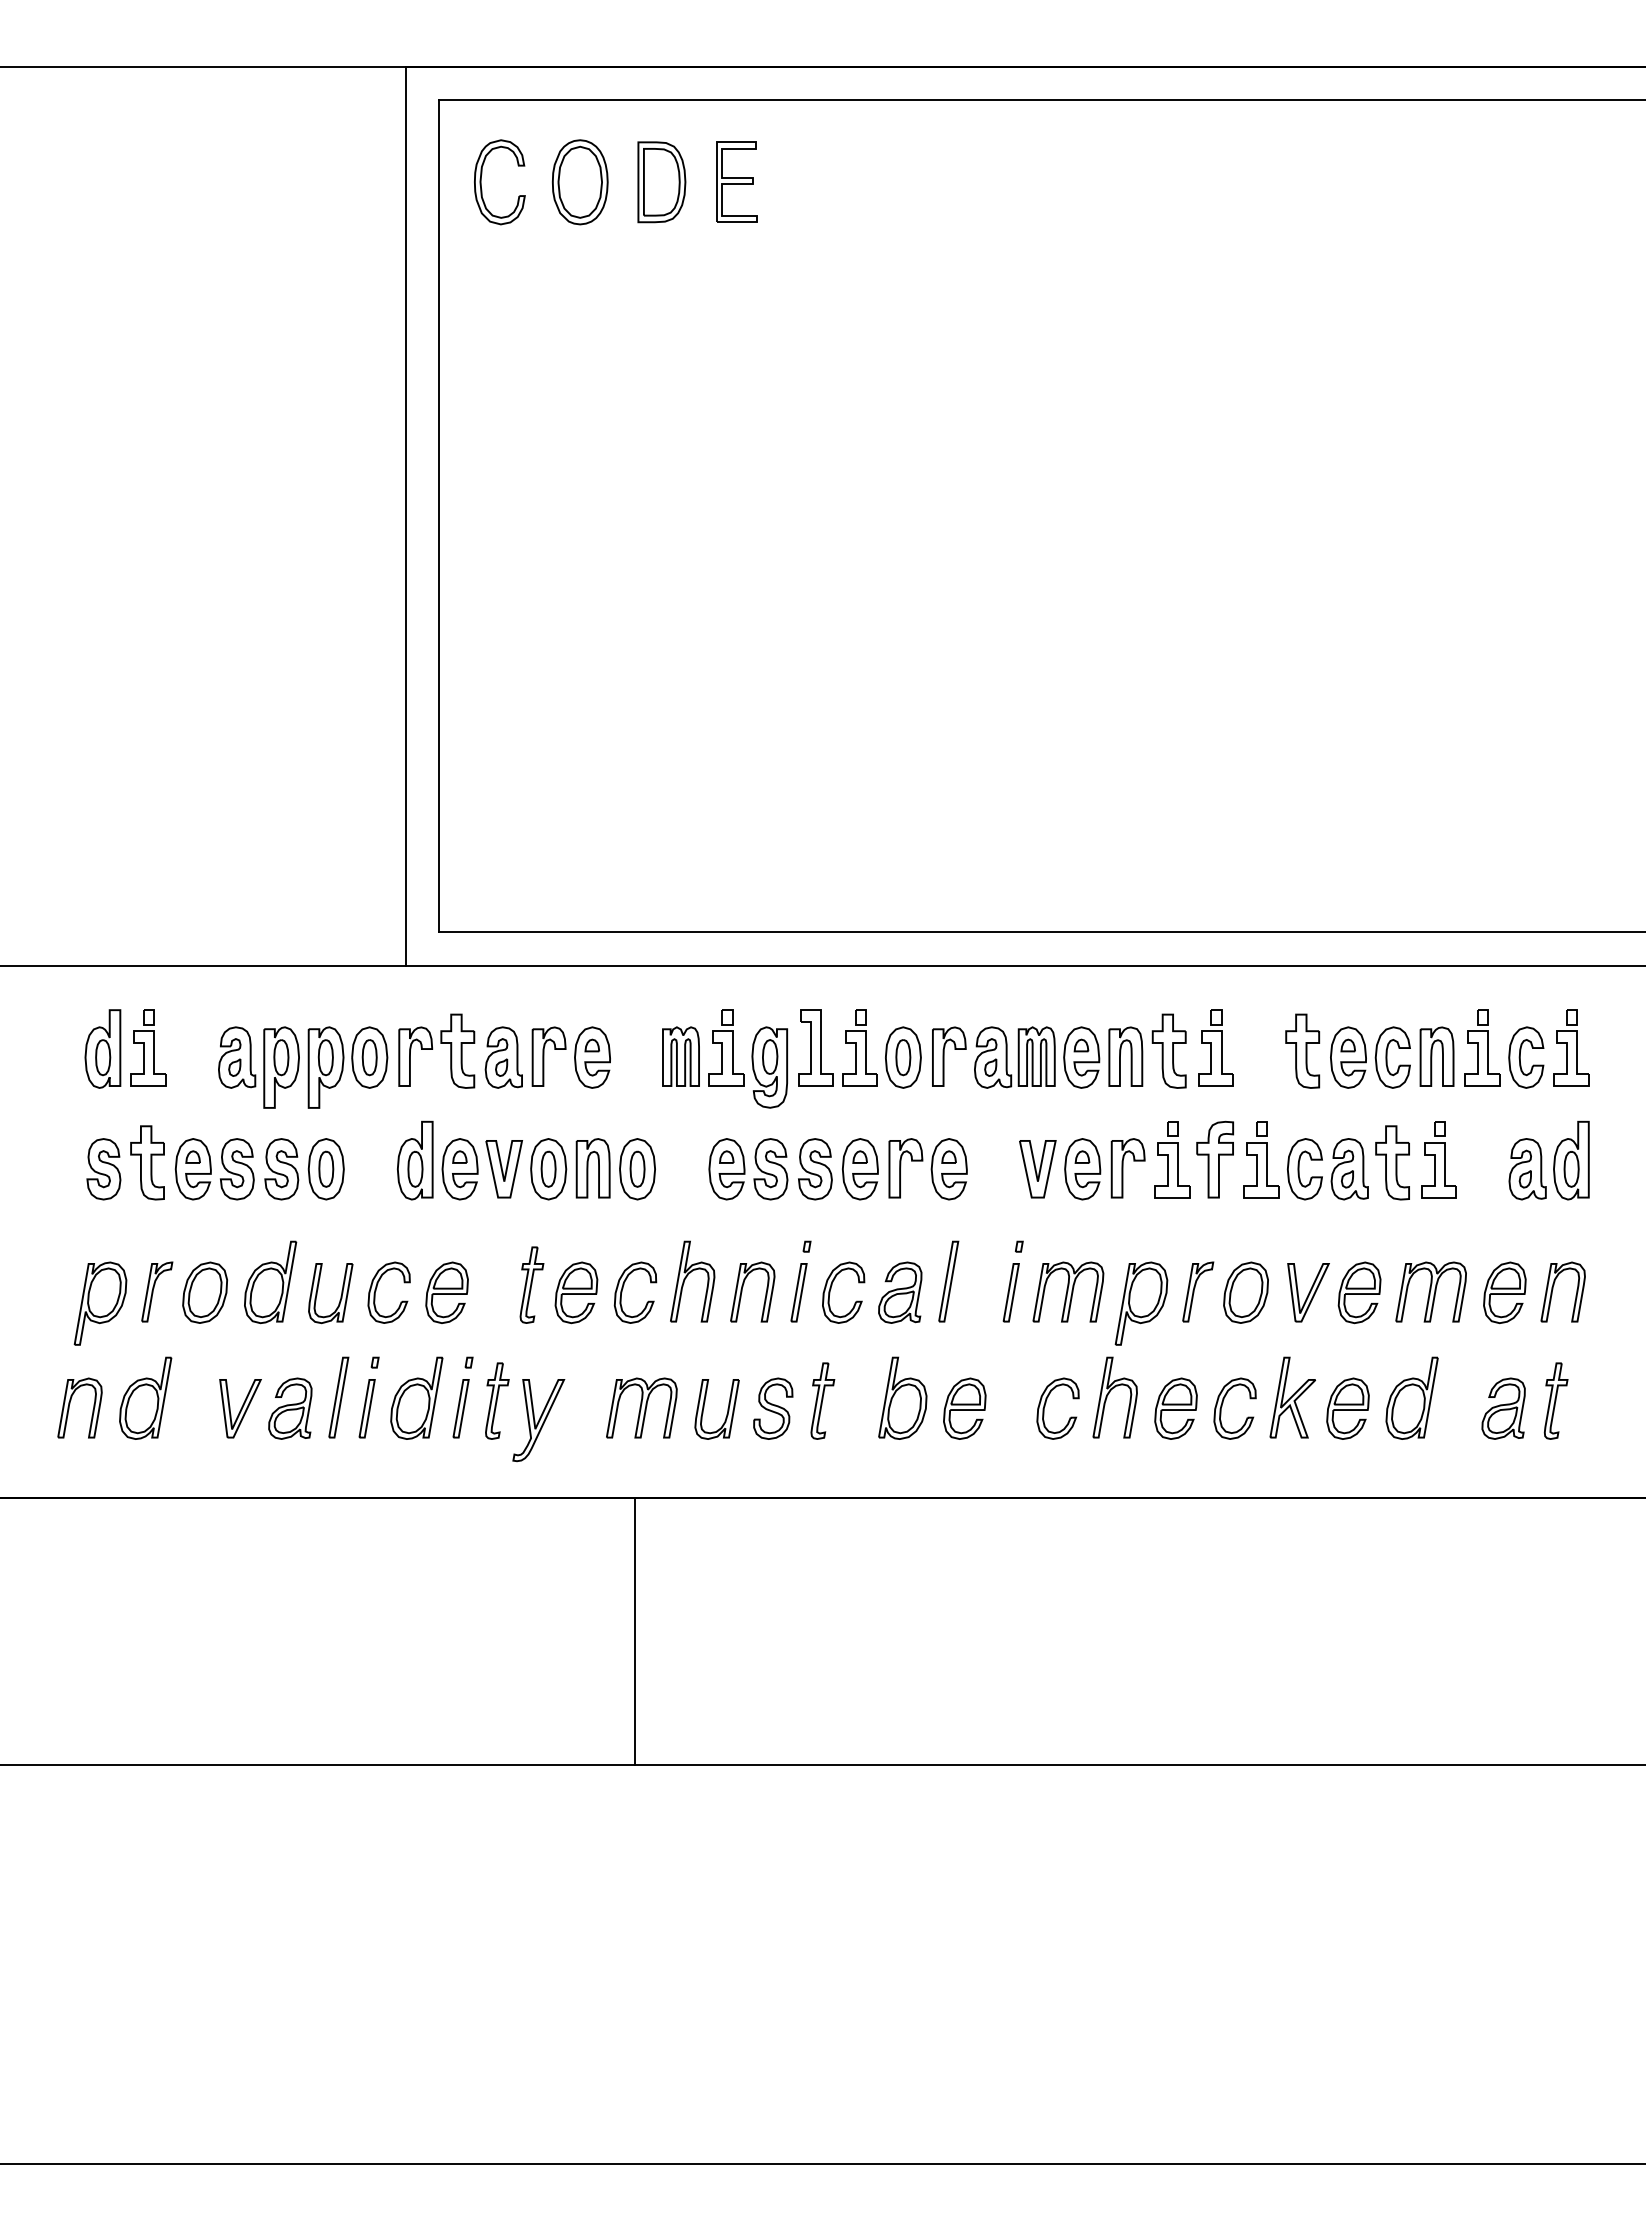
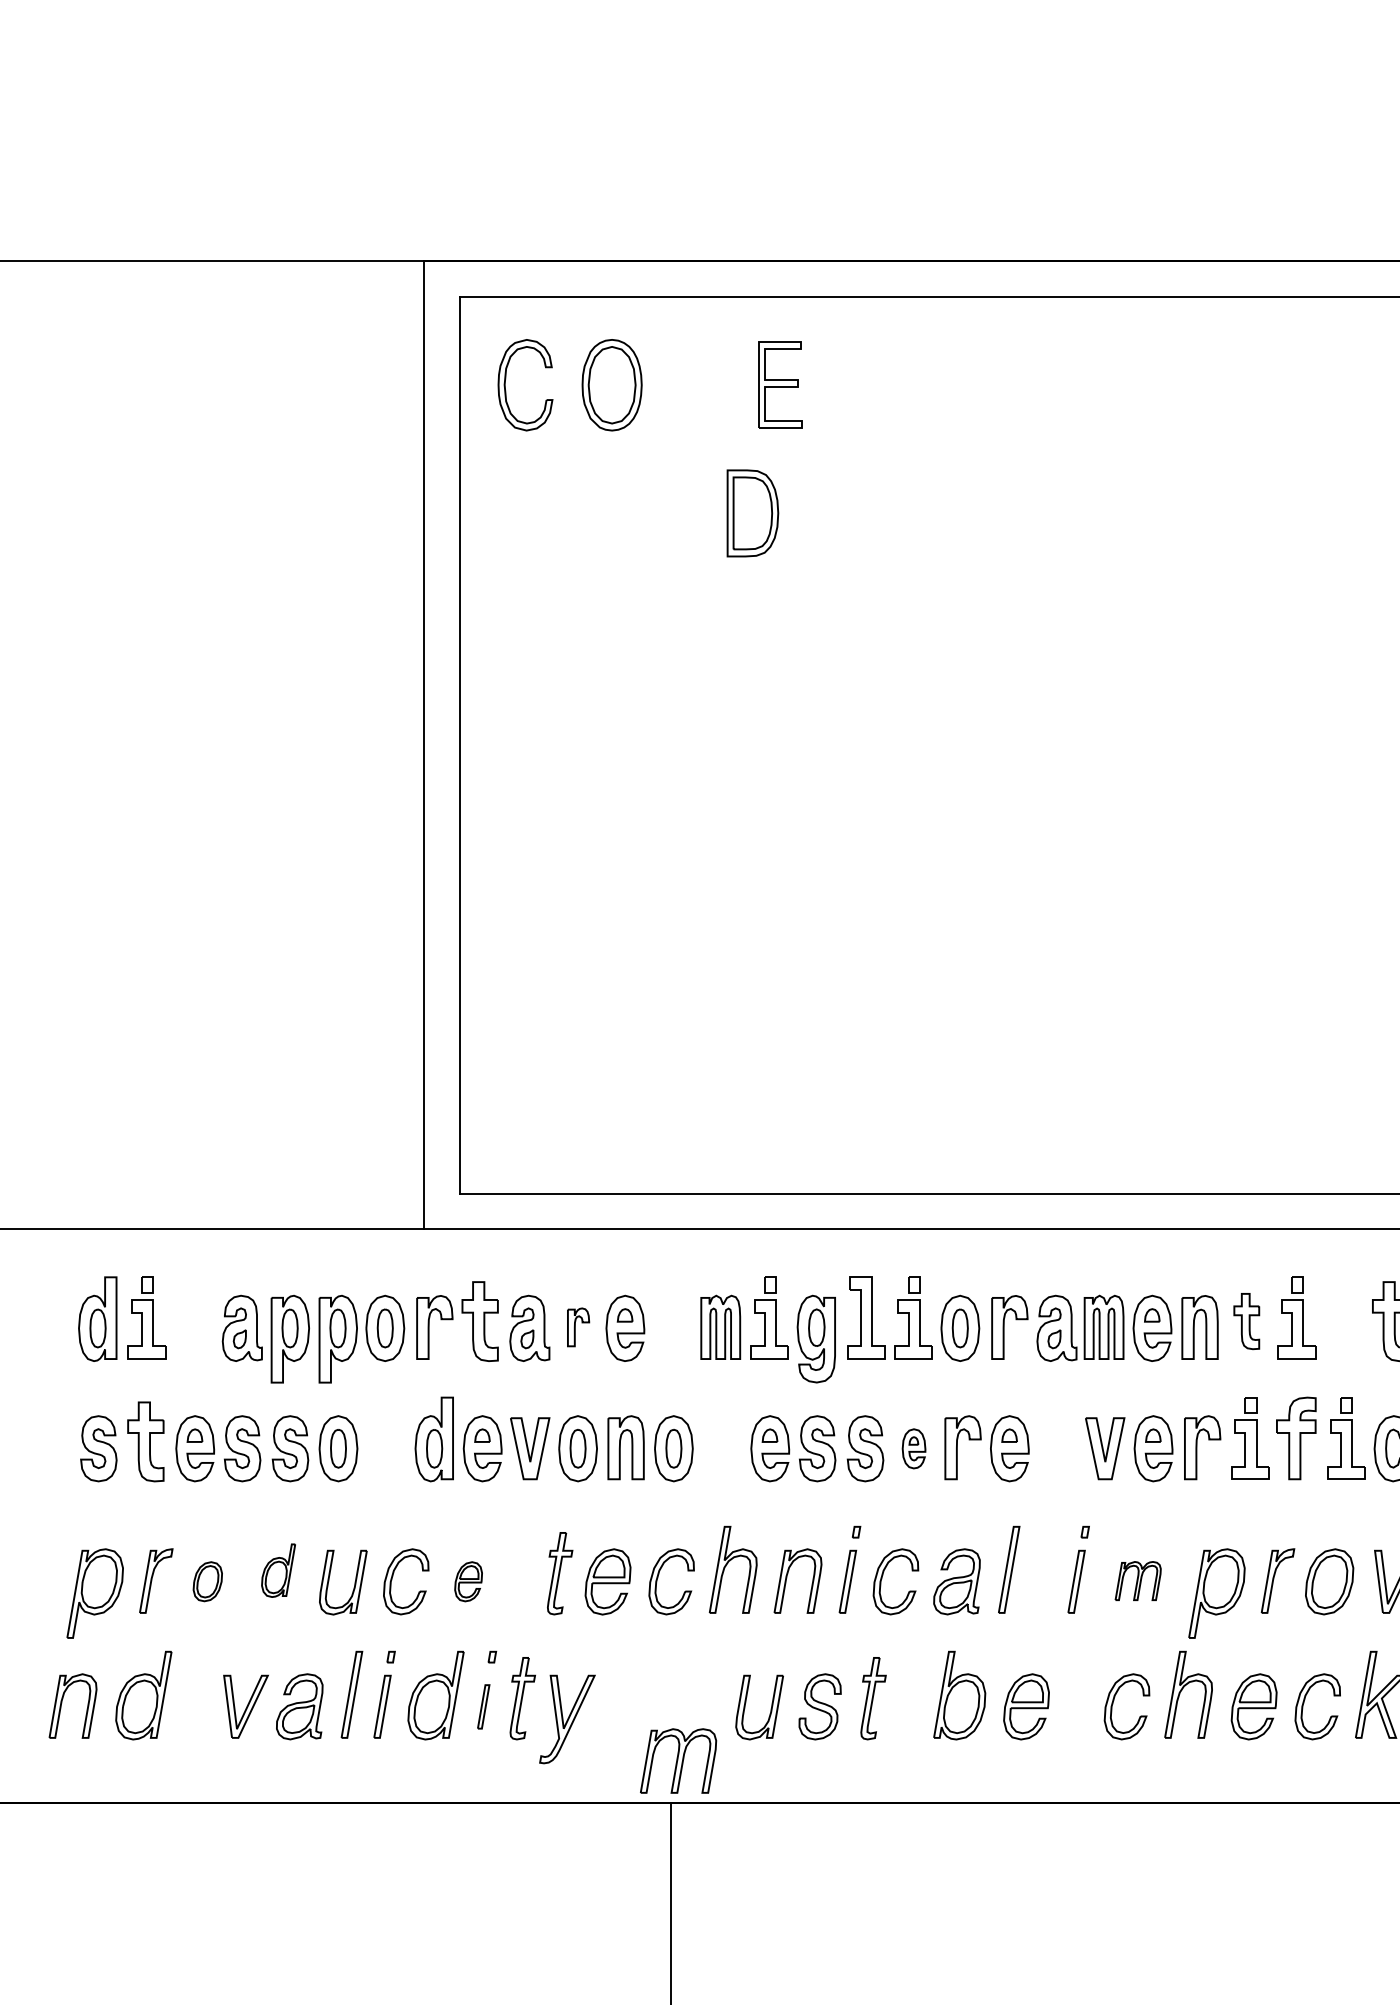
part: (661, 182) -> (752, 513), moved
part: (1168, 1050) -> (1246, 1320), size x0.7
part: (548, 1056) -> (577, 1327), size x0.6
part: (860, 1169) -> (914, 1449), size x0.6
part: (270, 1282) -> (278, 1570), size x0.6
part: (1068, 1291) -> (1138, 1580), size x0.6
part: (204, 1292) -> (207, 1581), size x0.6
part: (446, 1292) -> (468, 1581), size x0.6
part: (641, 1407) -> (678, 1760), moved
part: (460, 1408) -> (483, 1706), size x0.7

